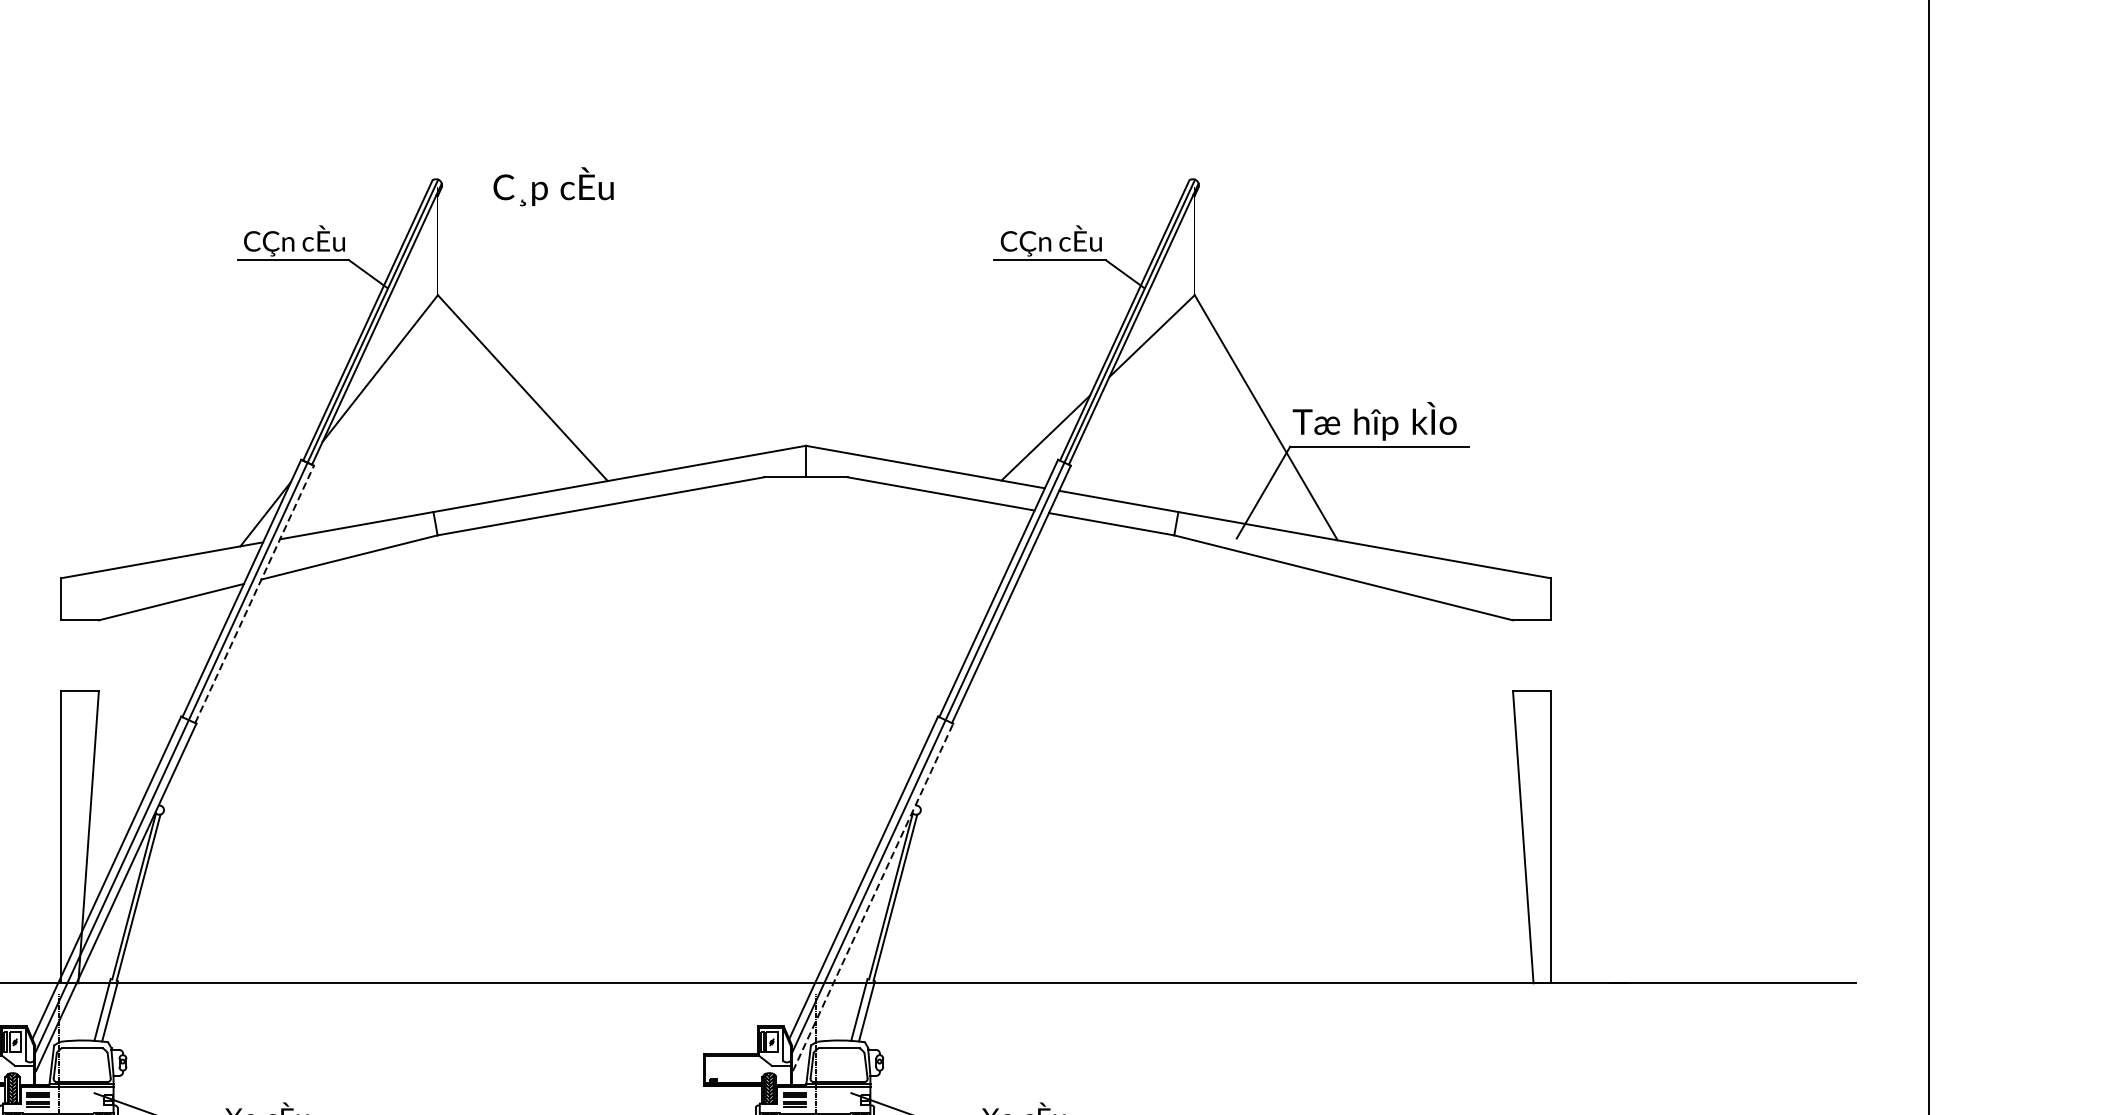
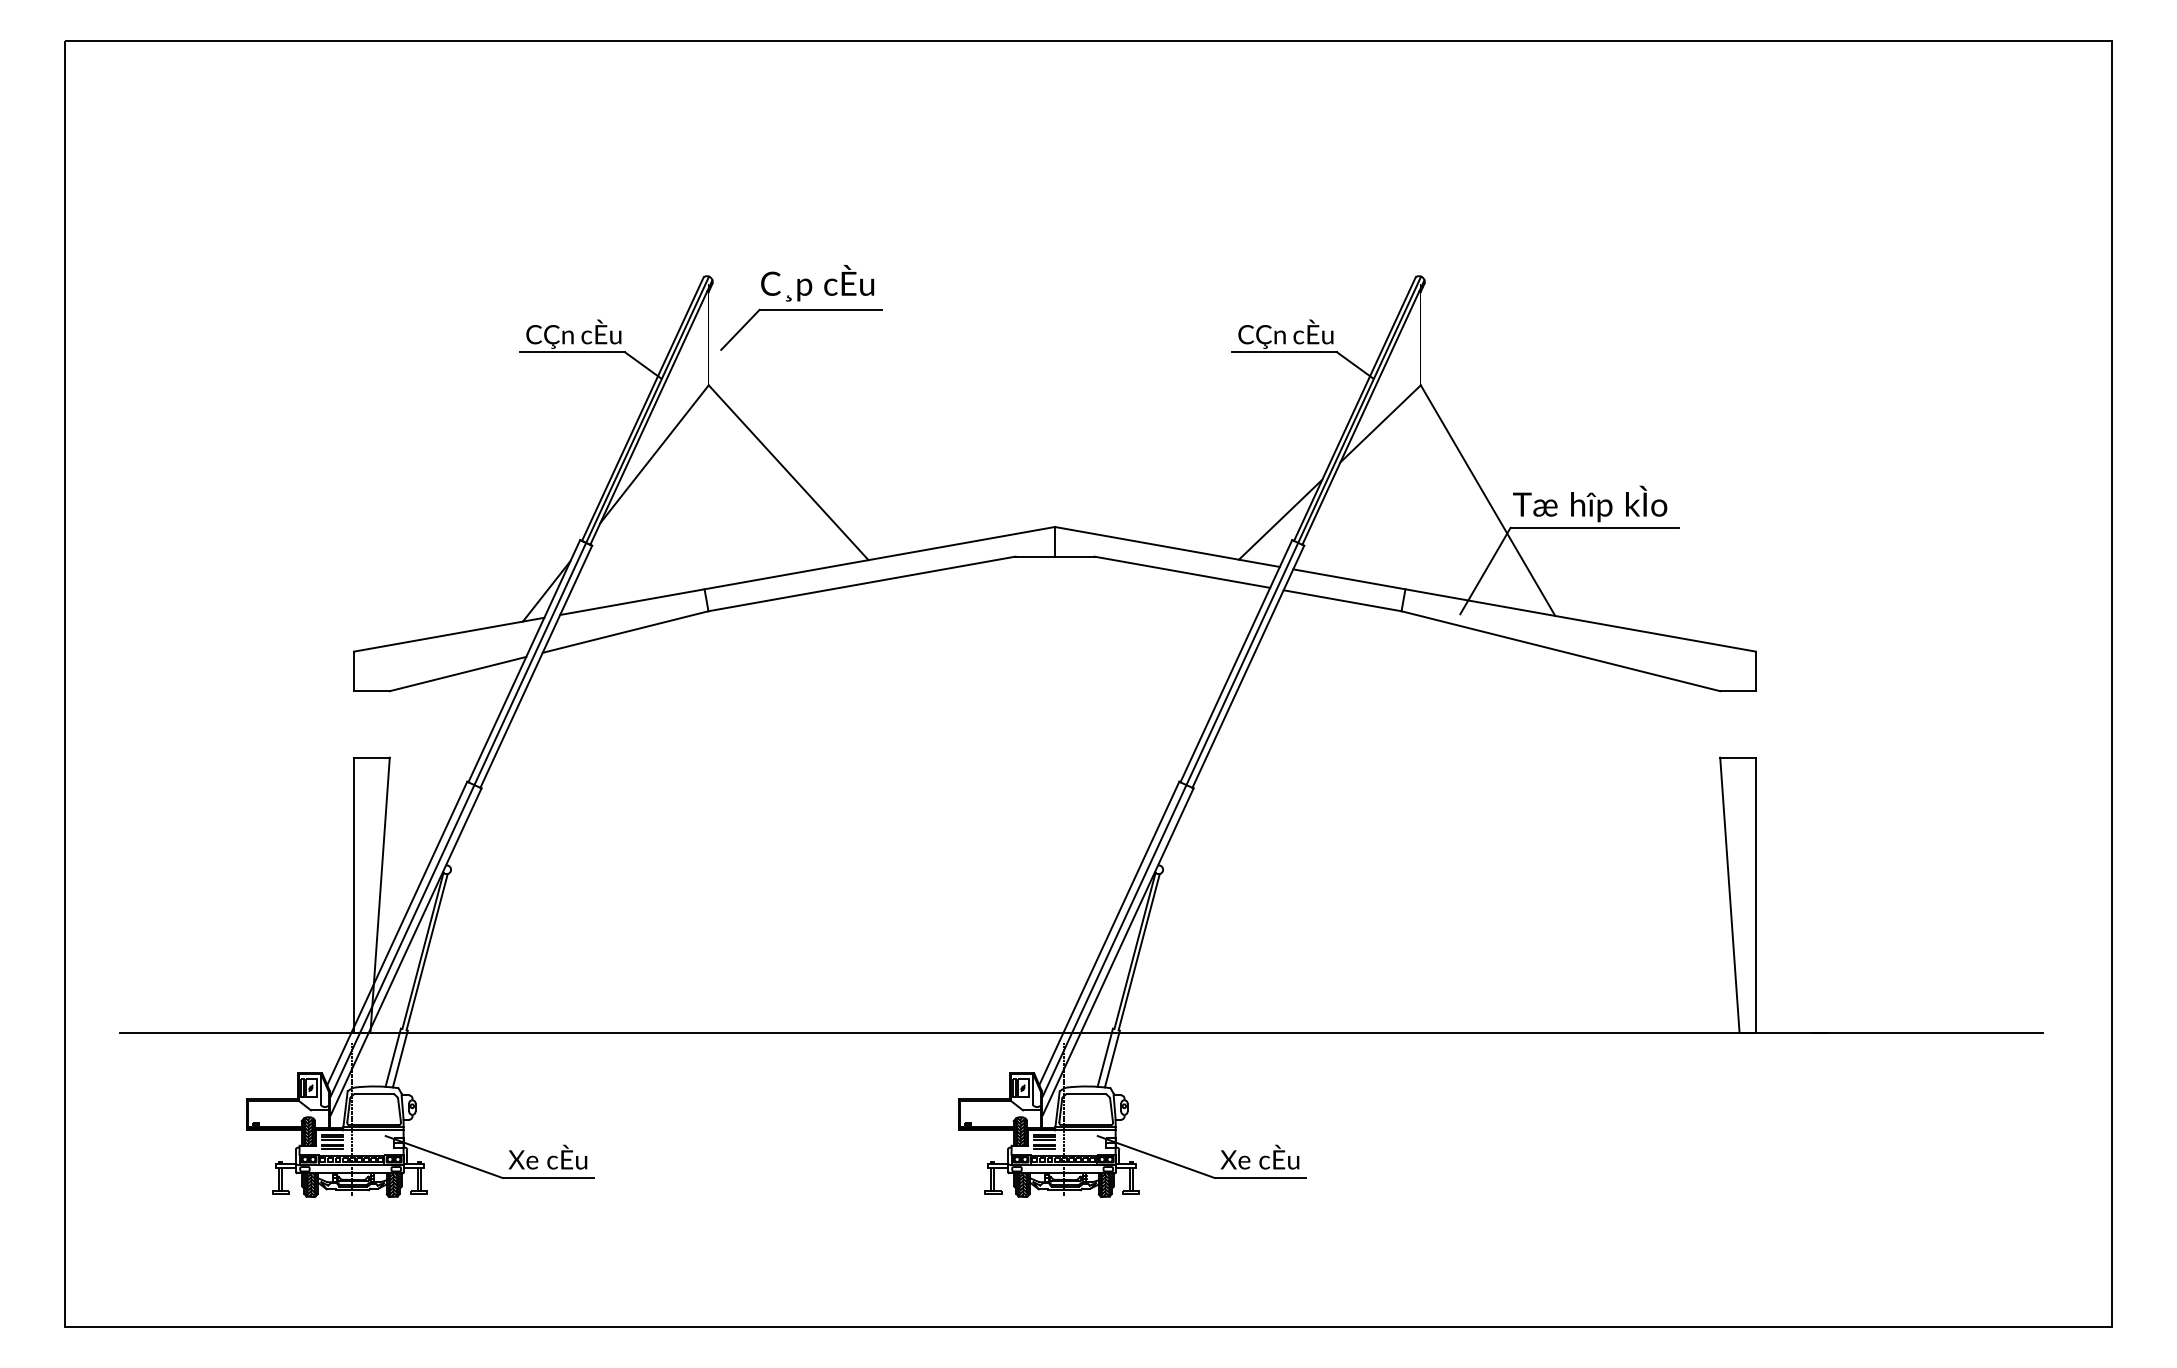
part: (536, 215) -> (801, 310), added
line: (254, 594) -> (536, 666), dashed -> solid
line: (873, 897) -> (1118, 951), dashed -> solid

